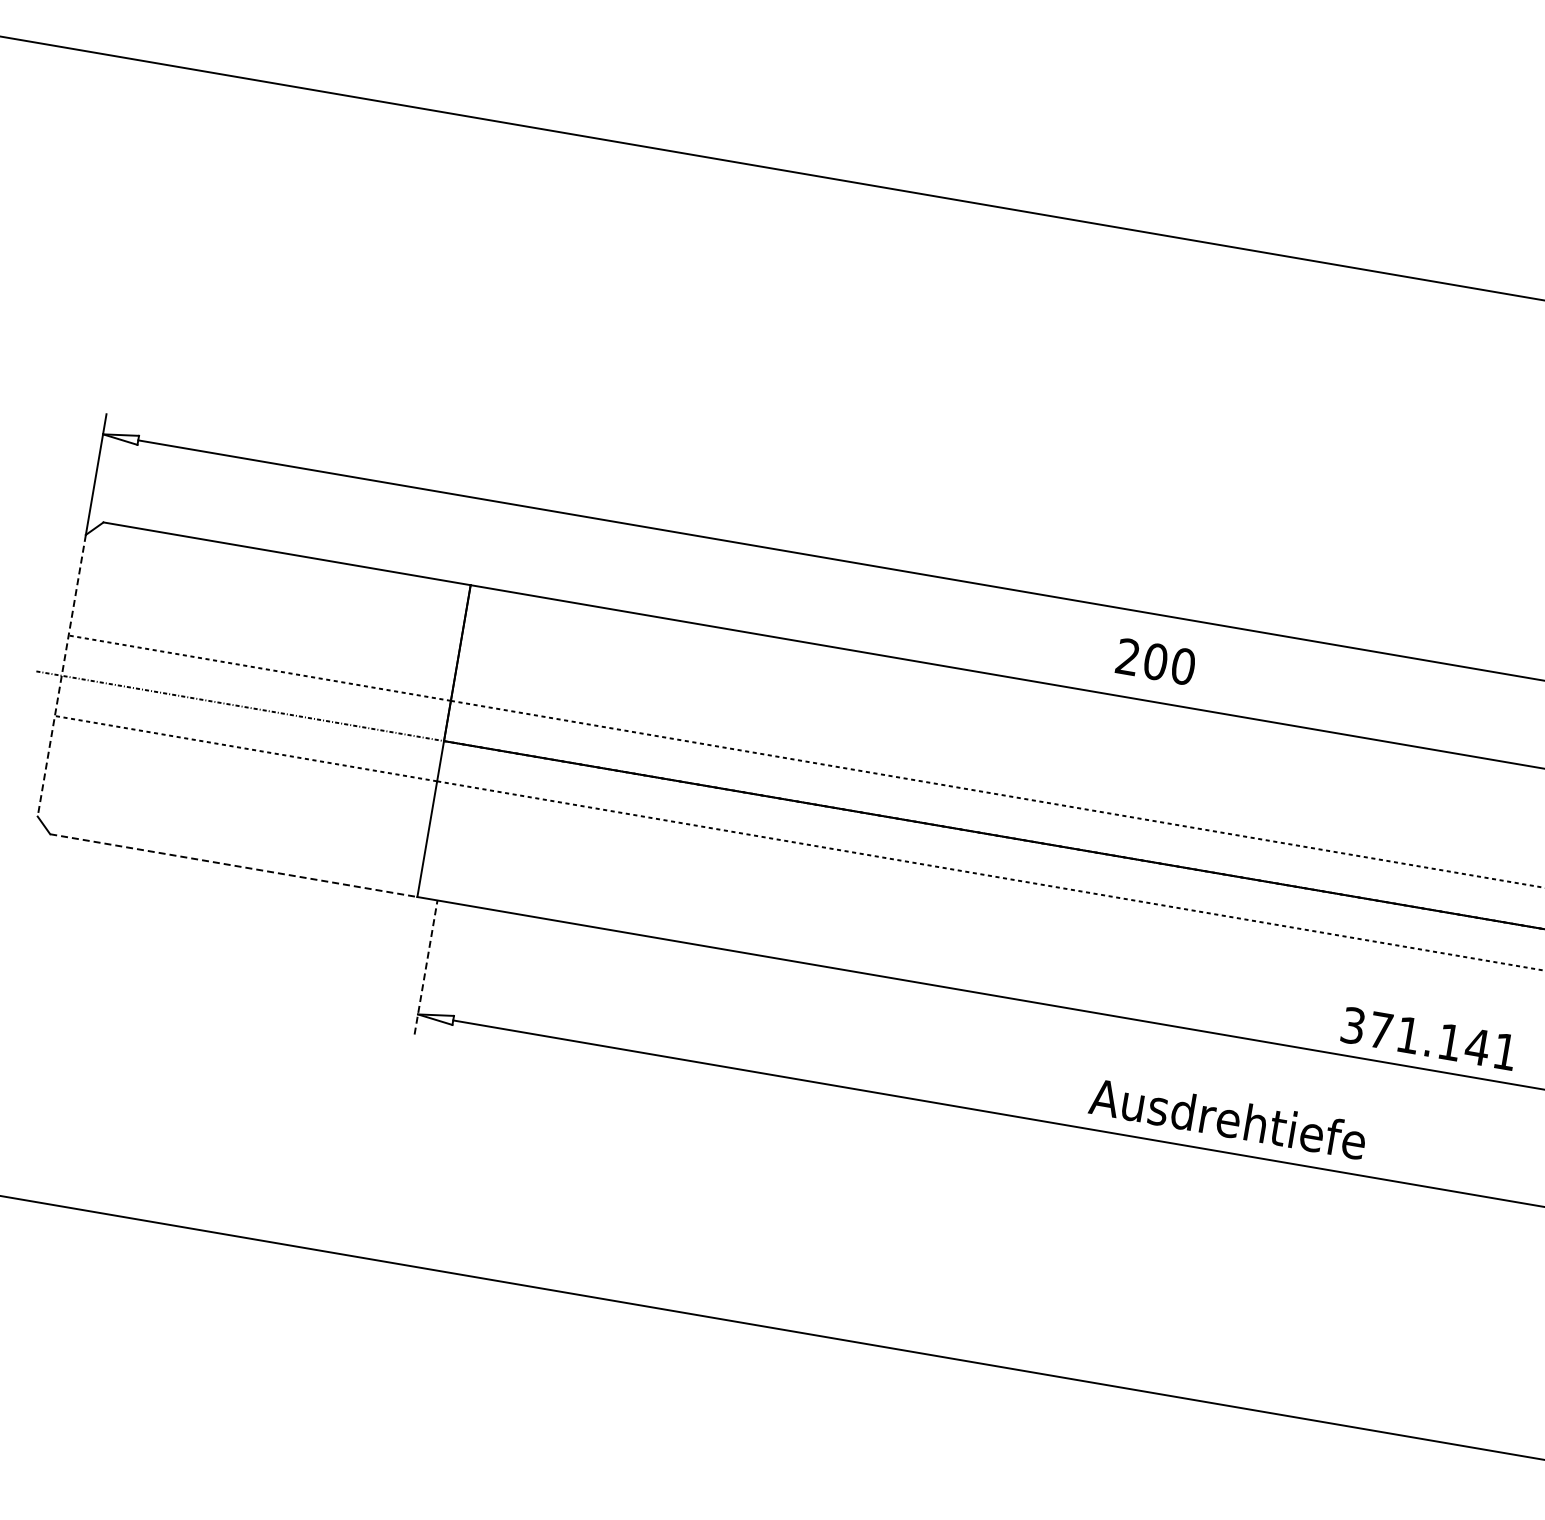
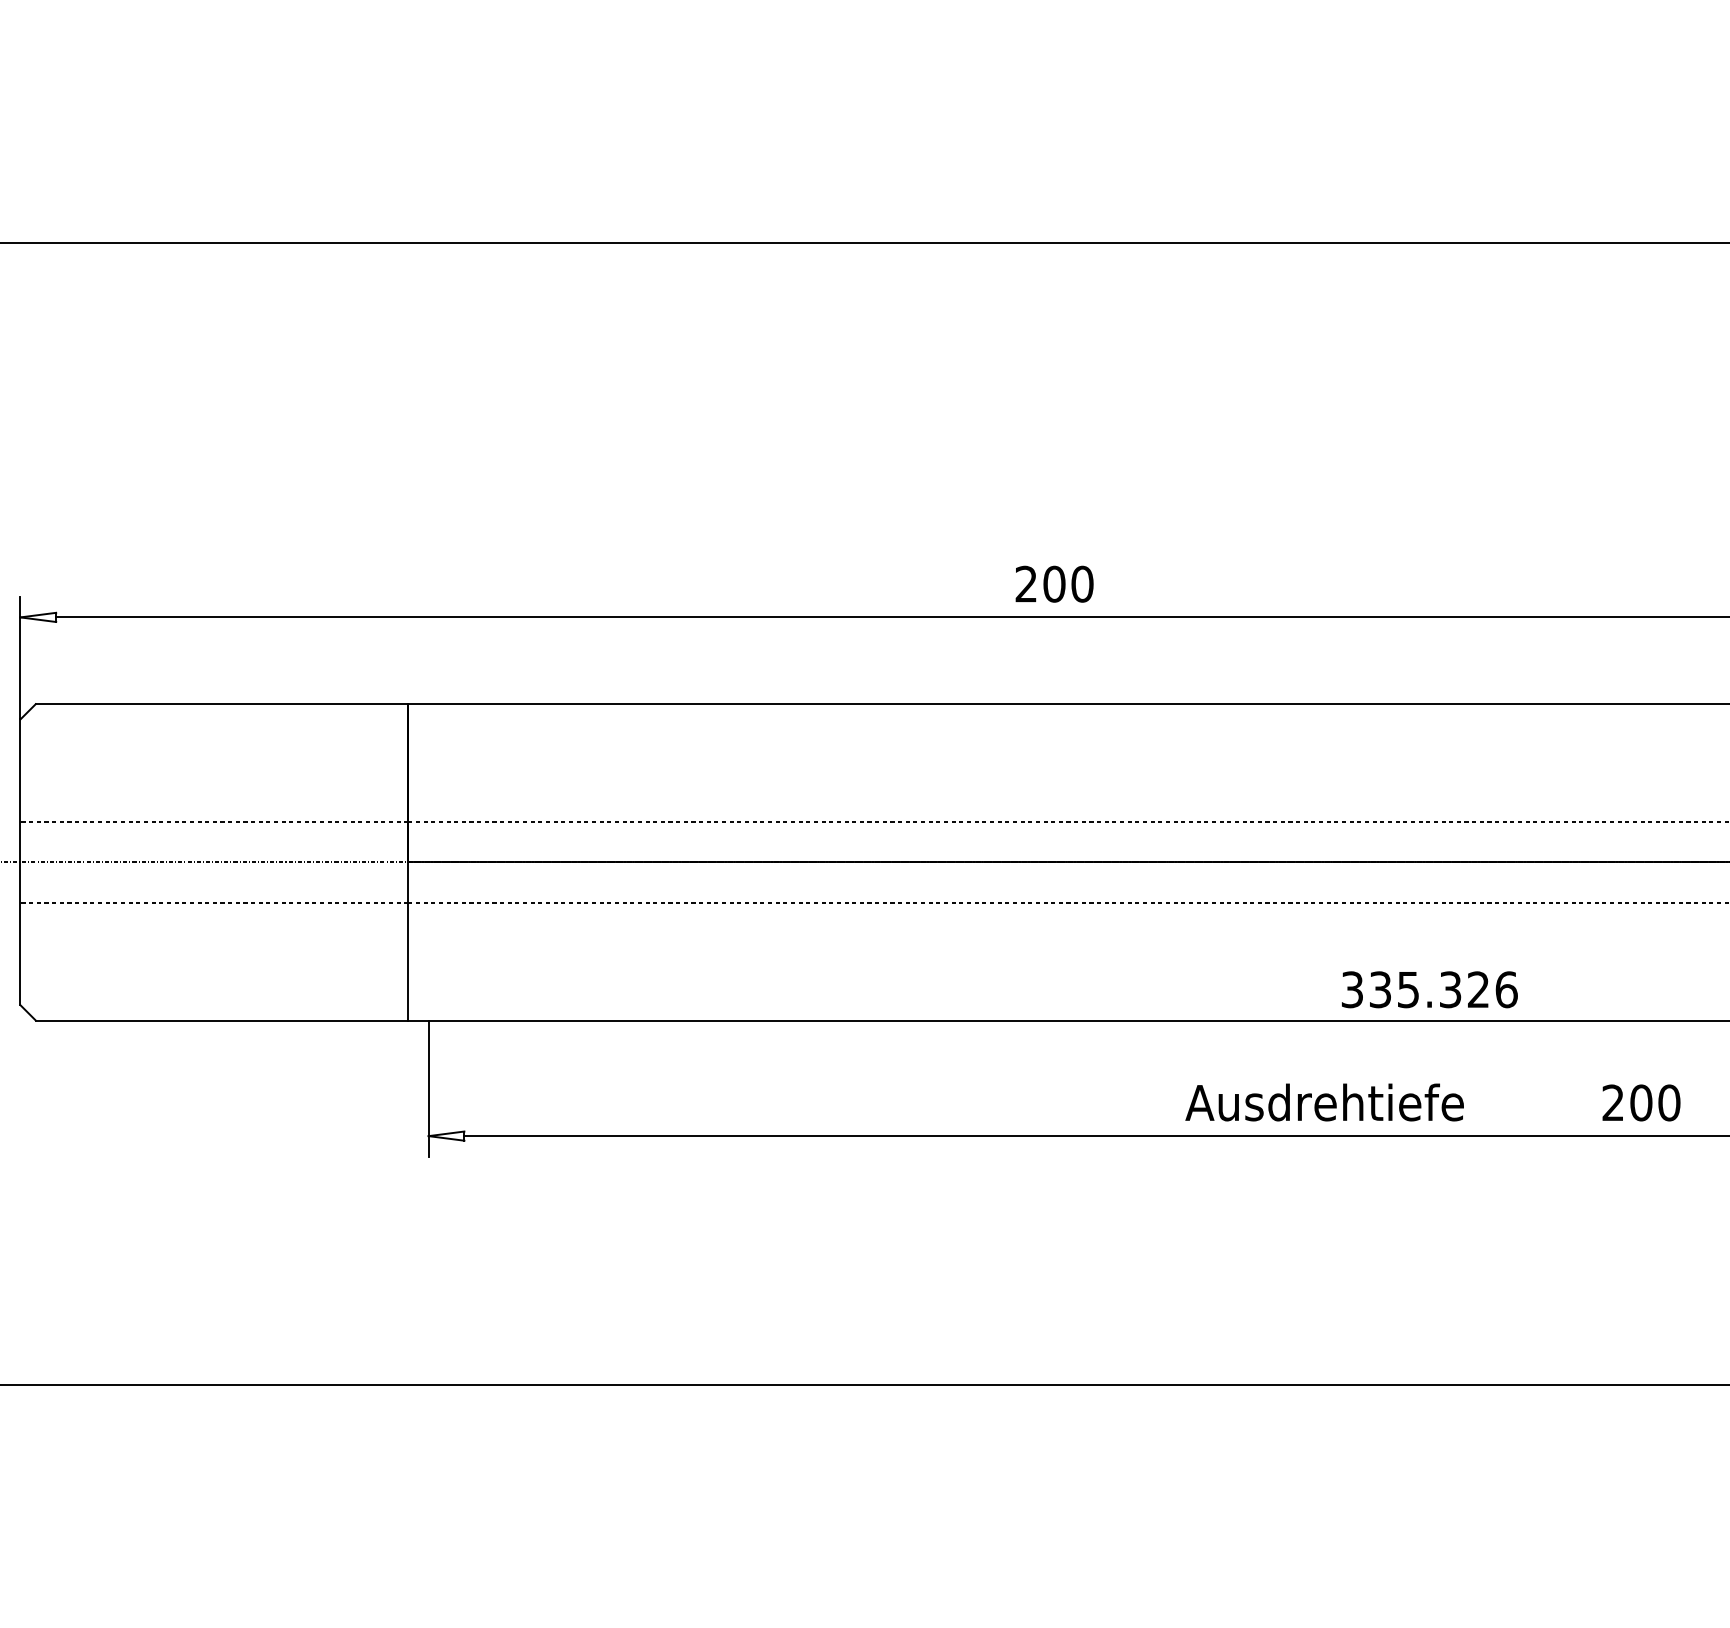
text: (1155, 661) -> (1054, 583), moved
line: (61, 675) -> (20, 862), dashed -> solid
line: (234, 865) -> (222, 1020), dashed -> solid
line: (425, 967) -> (428, 1088), dashed -> solid
text: (1443, 1040) -> (1443, 989), 371.141 -> 335.326
text: (1227, 1118) -> (1324, 1102), moved

